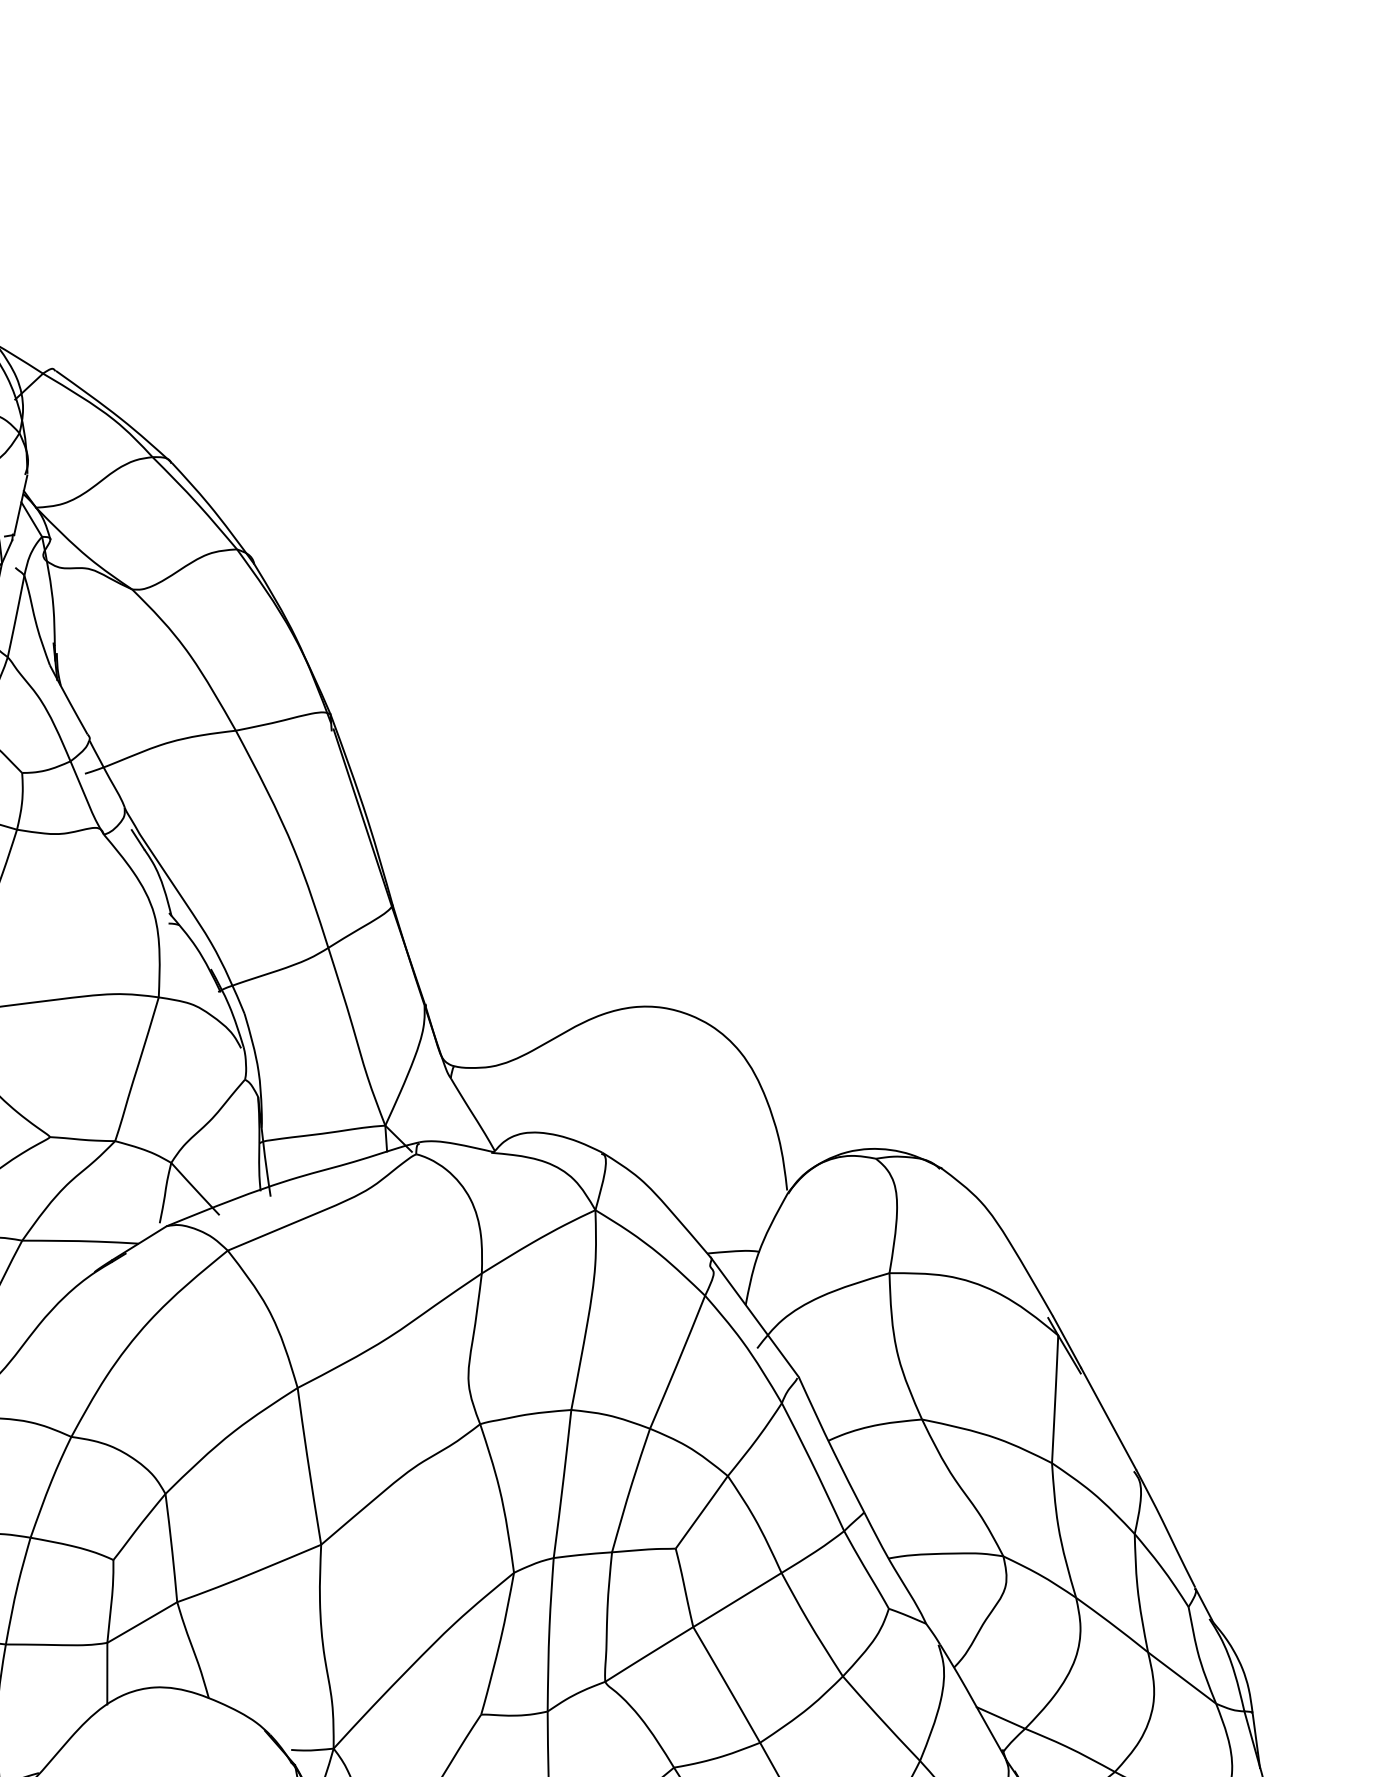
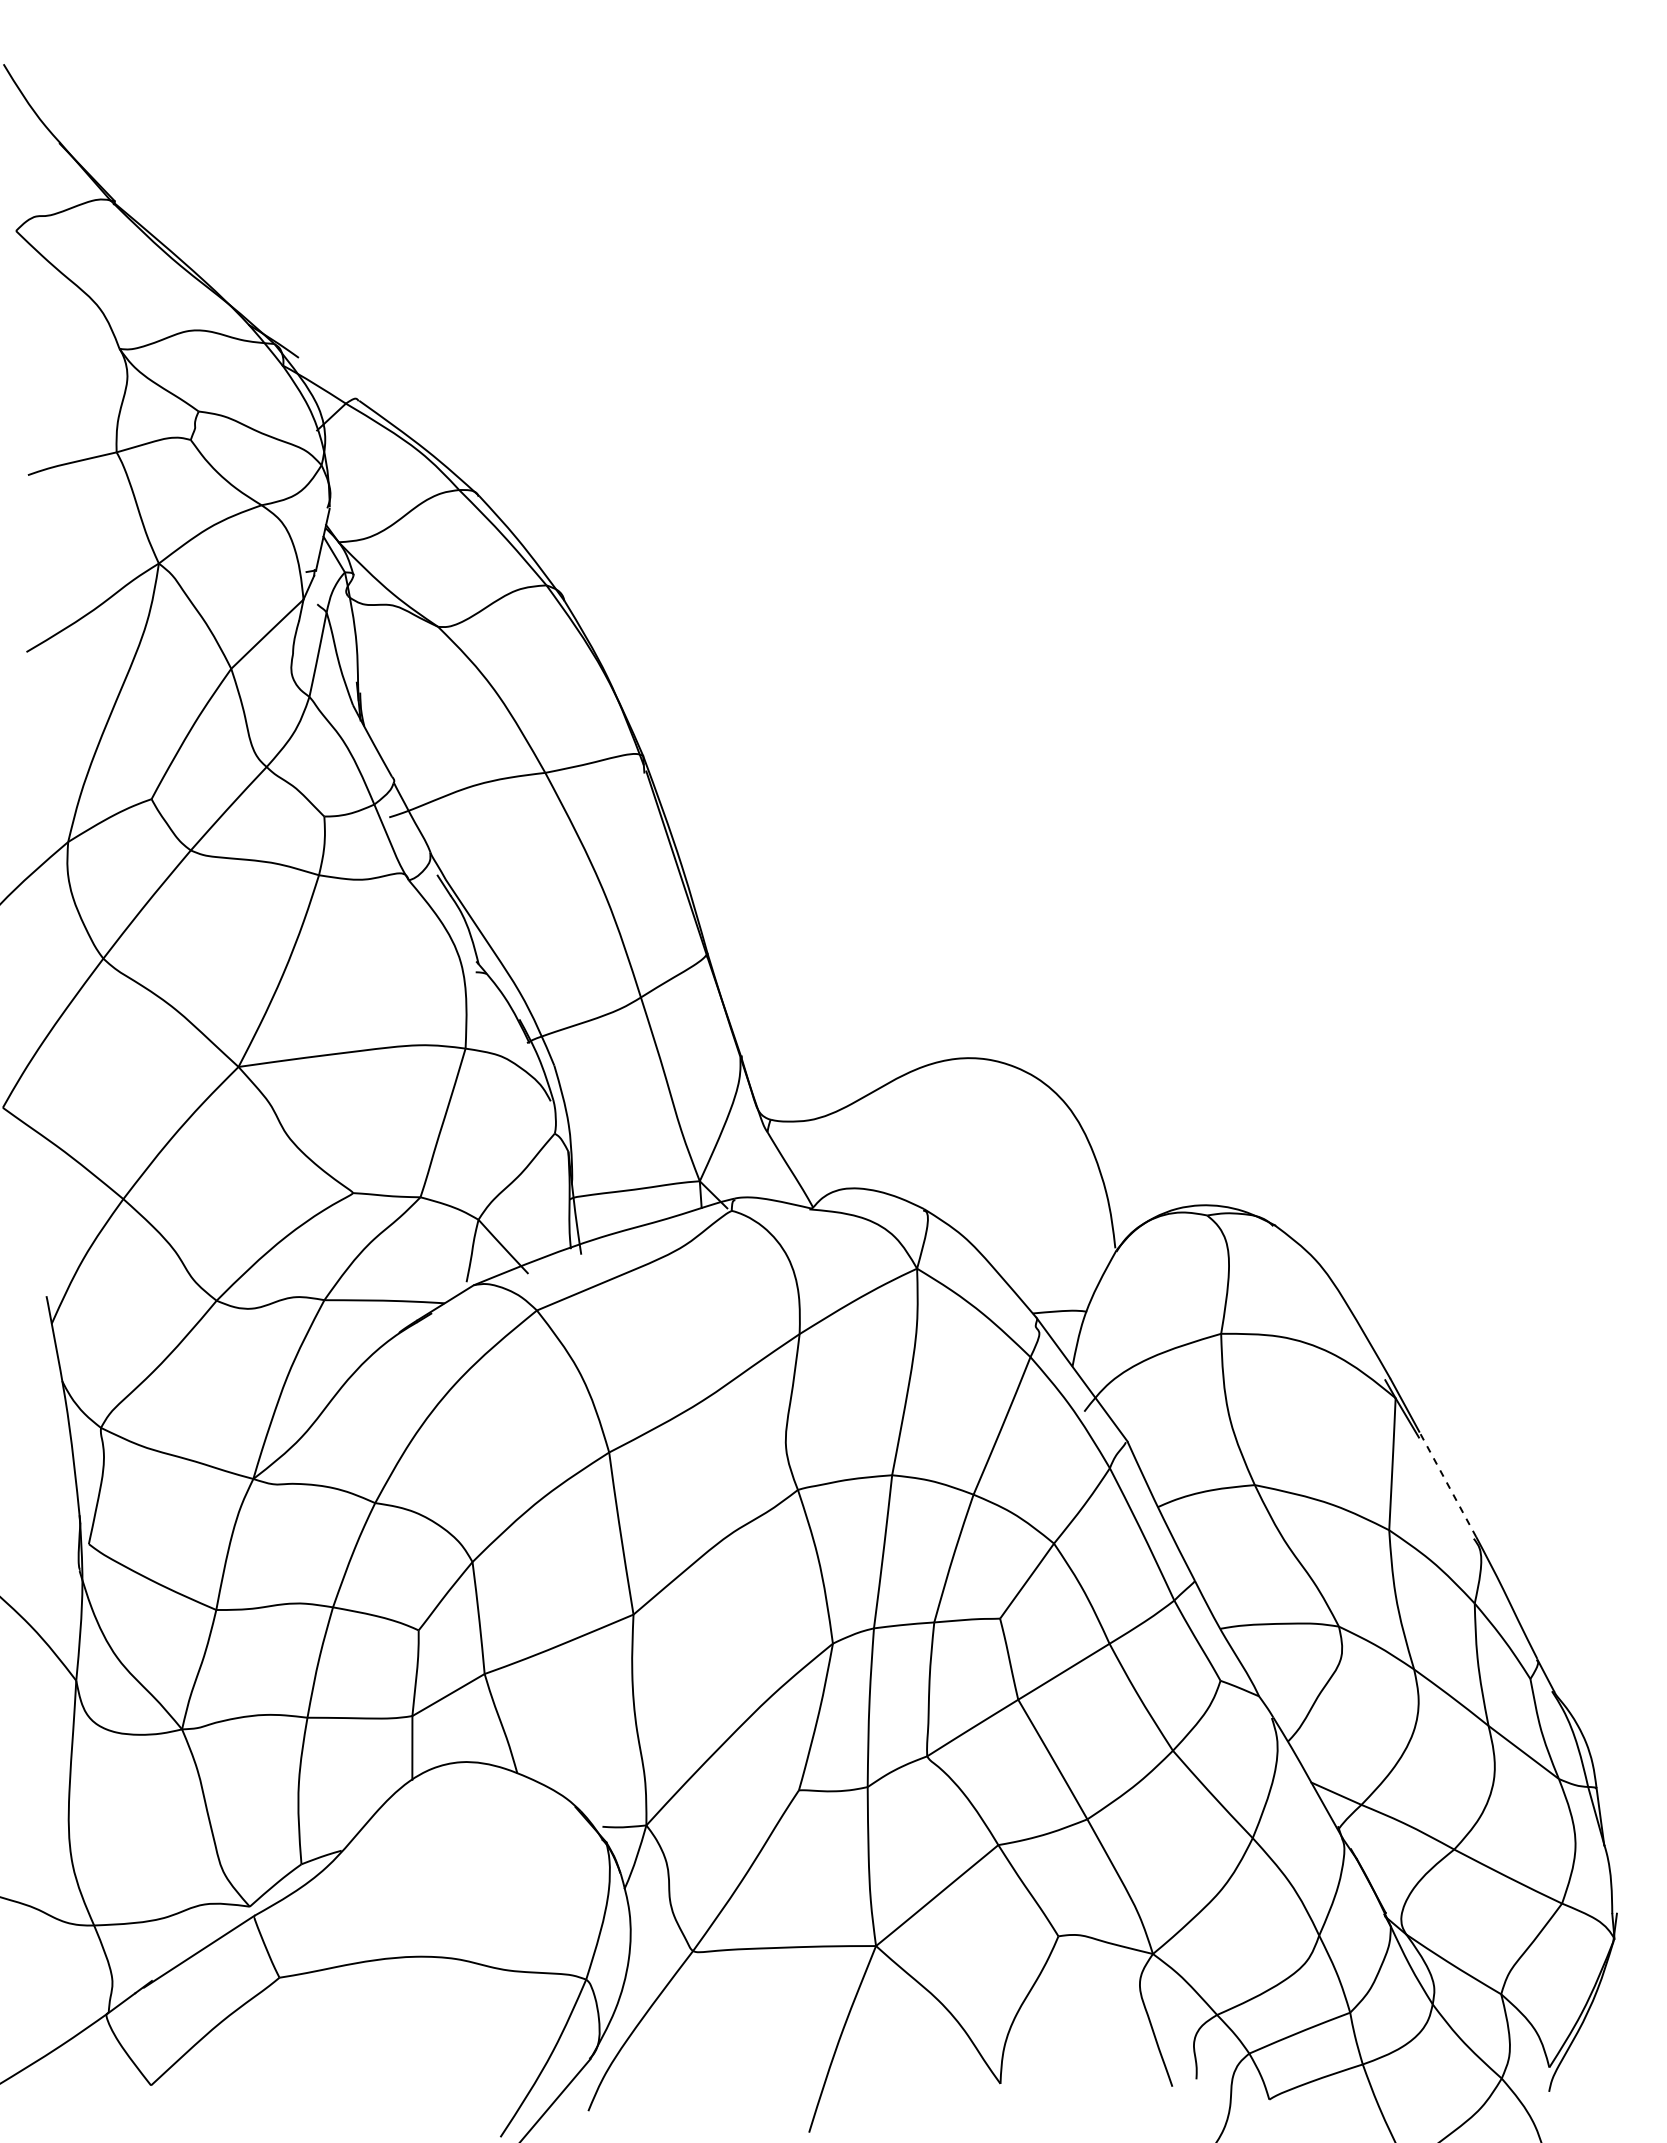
line: (1108, 1418) -> (1447, 1484), solid -> dashed

